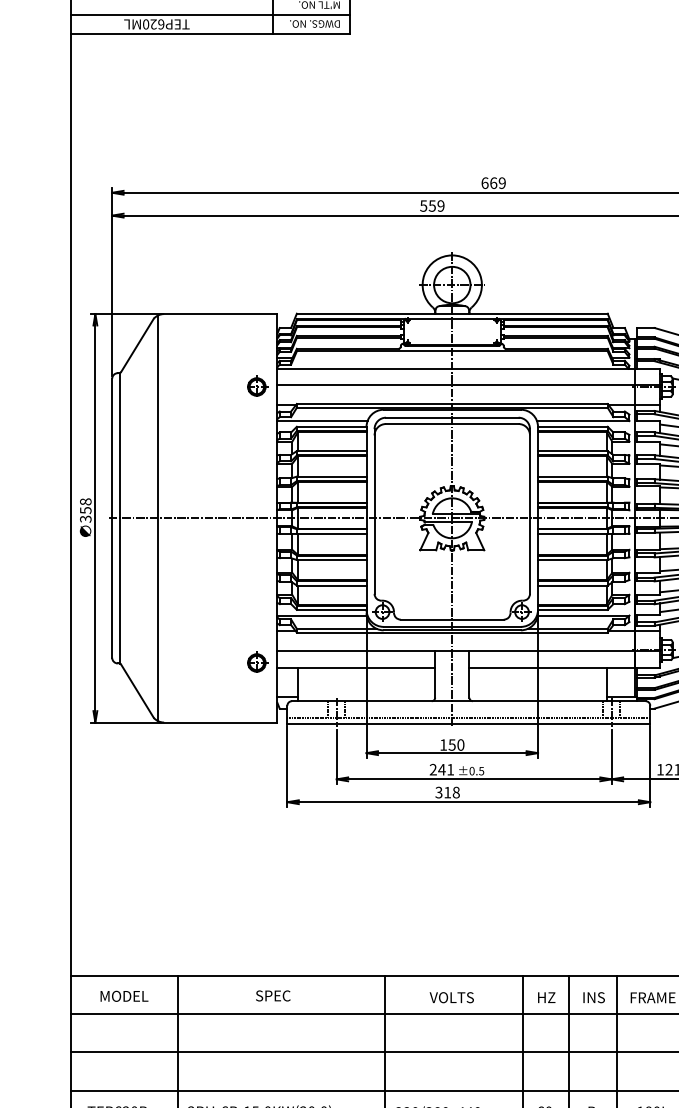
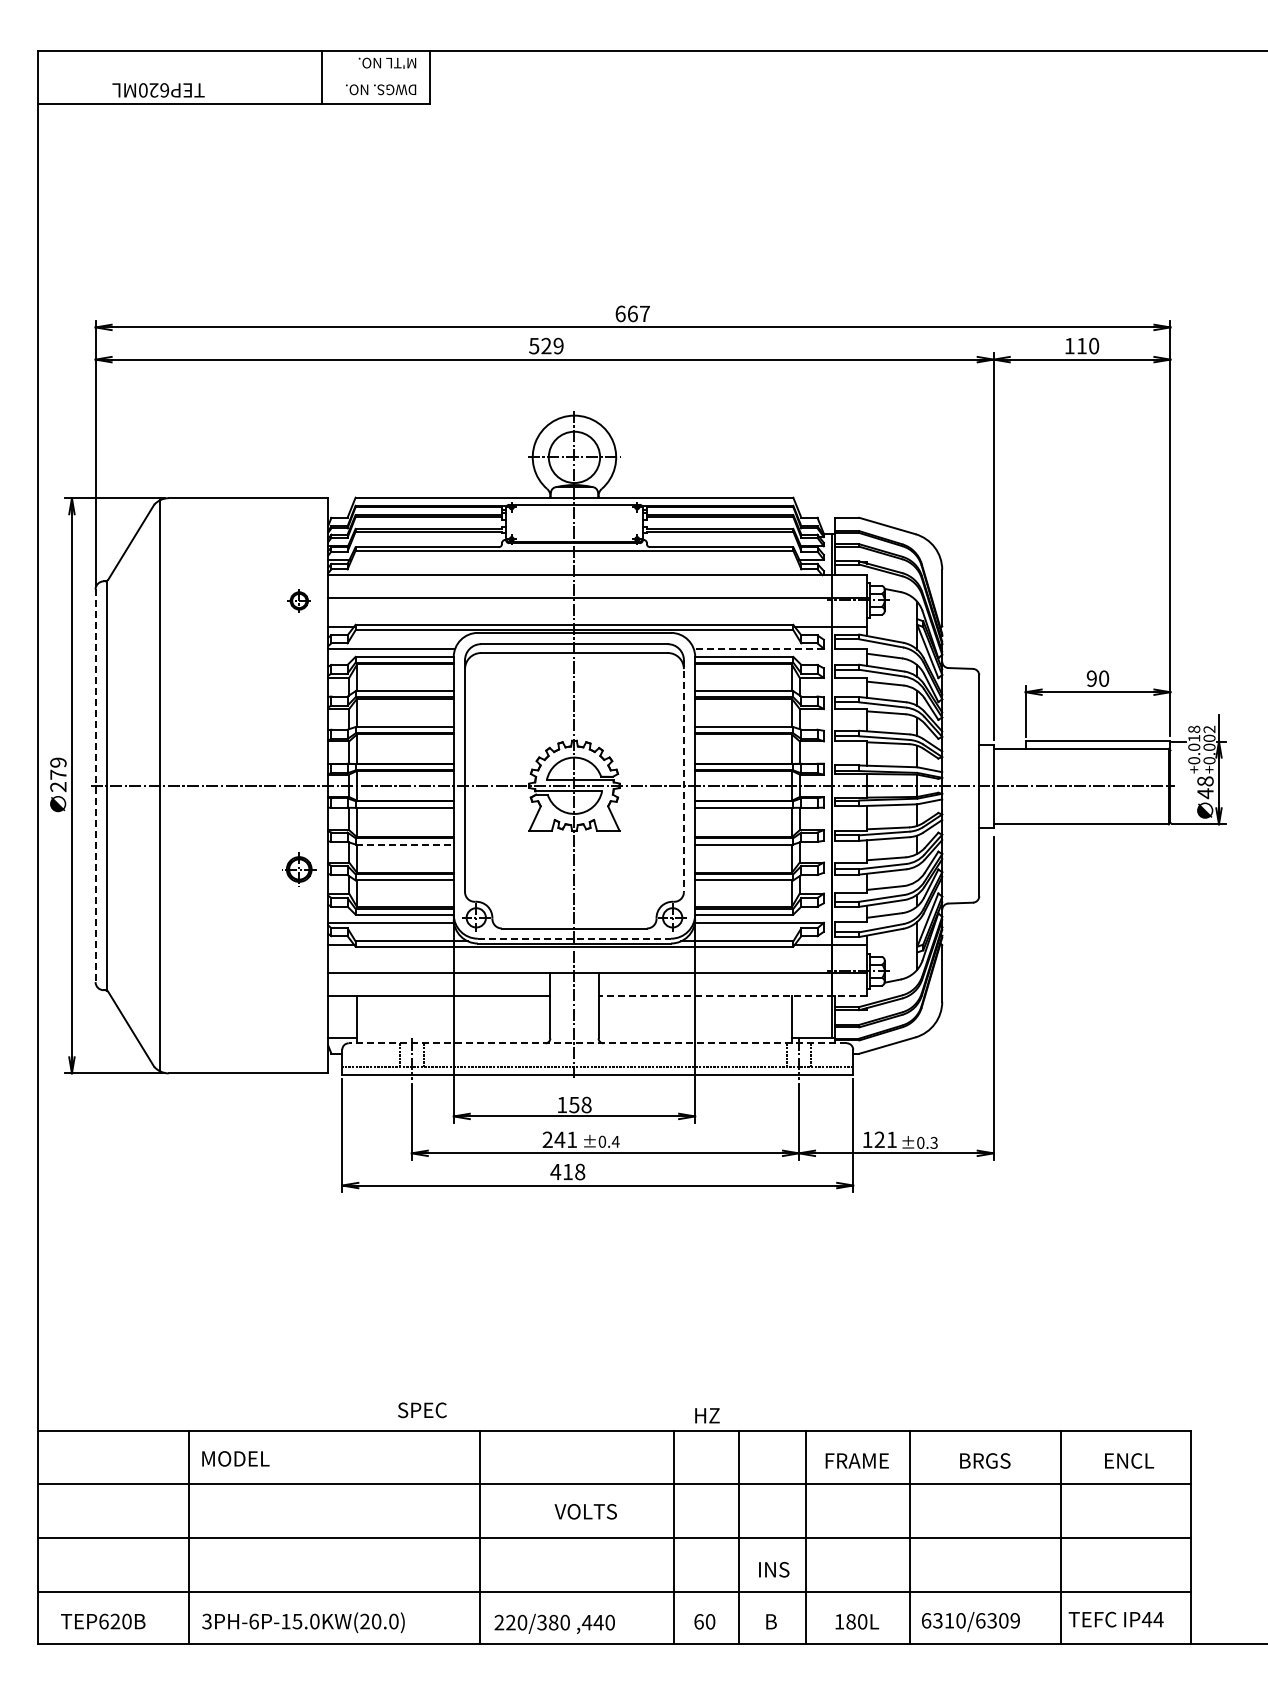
line: (210, 15) -> (233, 77), removed
text: (502, 182) -> (644, 313), 669 -> 667
text: (432, 205) -> (546, 345), 559 -> 529
part: (257, 386) -> (299, 600), size x0.7
line: (582, 420) -> (758, 648), solid -> dashed
text: (85, 510) -> (58, 774), 358 -> 279
line: (529, 511) -> (683, 776), solid -> dashed
line: (112, 518) -> (95, 786), solid -> dashed
line: (332, 560) -> (405, 844), solid -> dashed
line: (452, 626) -> (574, 938), solid -> dashed
part: (257, 662) -> (299, 869), moved
line: (564, 667) -> (732, 996), solid -> dashed
line: (468, 701) -> (597, 1043), solid -> dashed
text: (460, 744) -> (586, 1104), 150 -> 158
text: (481, 770) -> (615, 1141), ±0.5 -> ±0.4
text: (438, 792) -> (555, 1171), 318 -> 418
text: (124, 996) -> (235, 1458), moved
text: (273, 996) -> (422, 1410), moved
text: (451, 997) -> (585, 1511), moved
text: (546, 997) -> (707, 1415), moved
text: (594, 997) -> (774, 1569), moved

